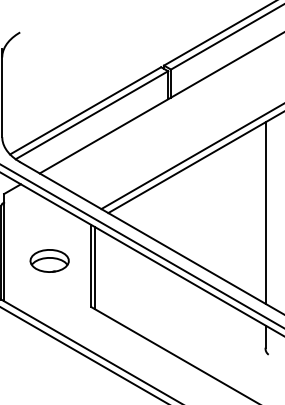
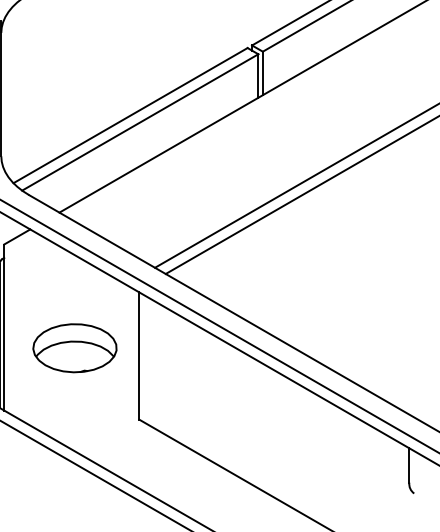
line: (265, 212) -> (409, 273), removed
part: (49, 260) -> (74, 347), size x1.4
line: (95, 268) -> (145, 359), removed

